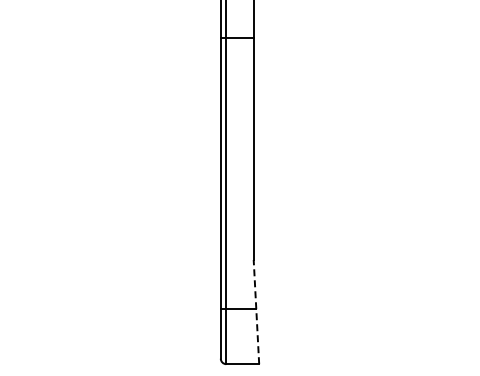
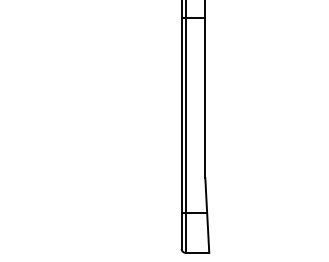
line: (256, 311) -> (207, 214), dashed -> solid

